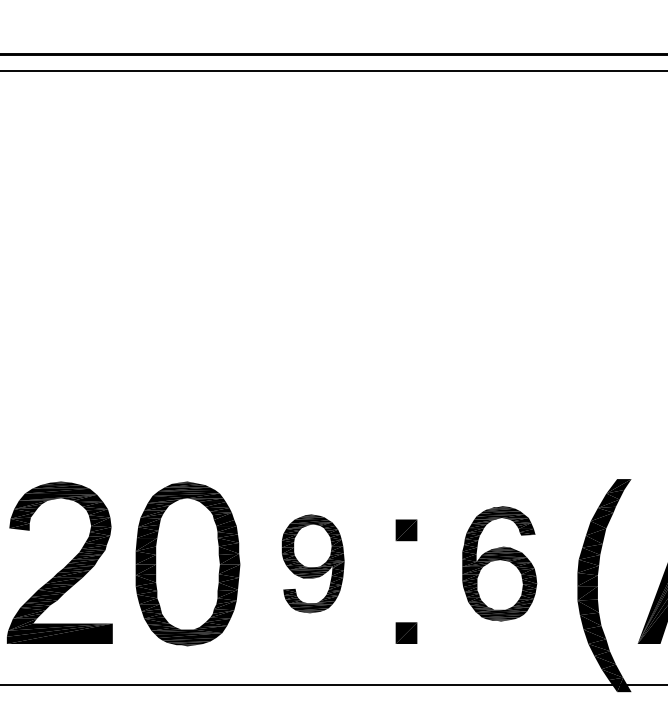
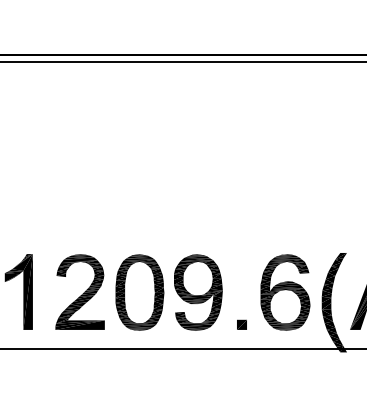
part: (405, 529) -> (241, 276), removed
part: (313, 563) -> (198, 292), size x1.67
part: (499, 563) -> (285, 292), size x1.43

